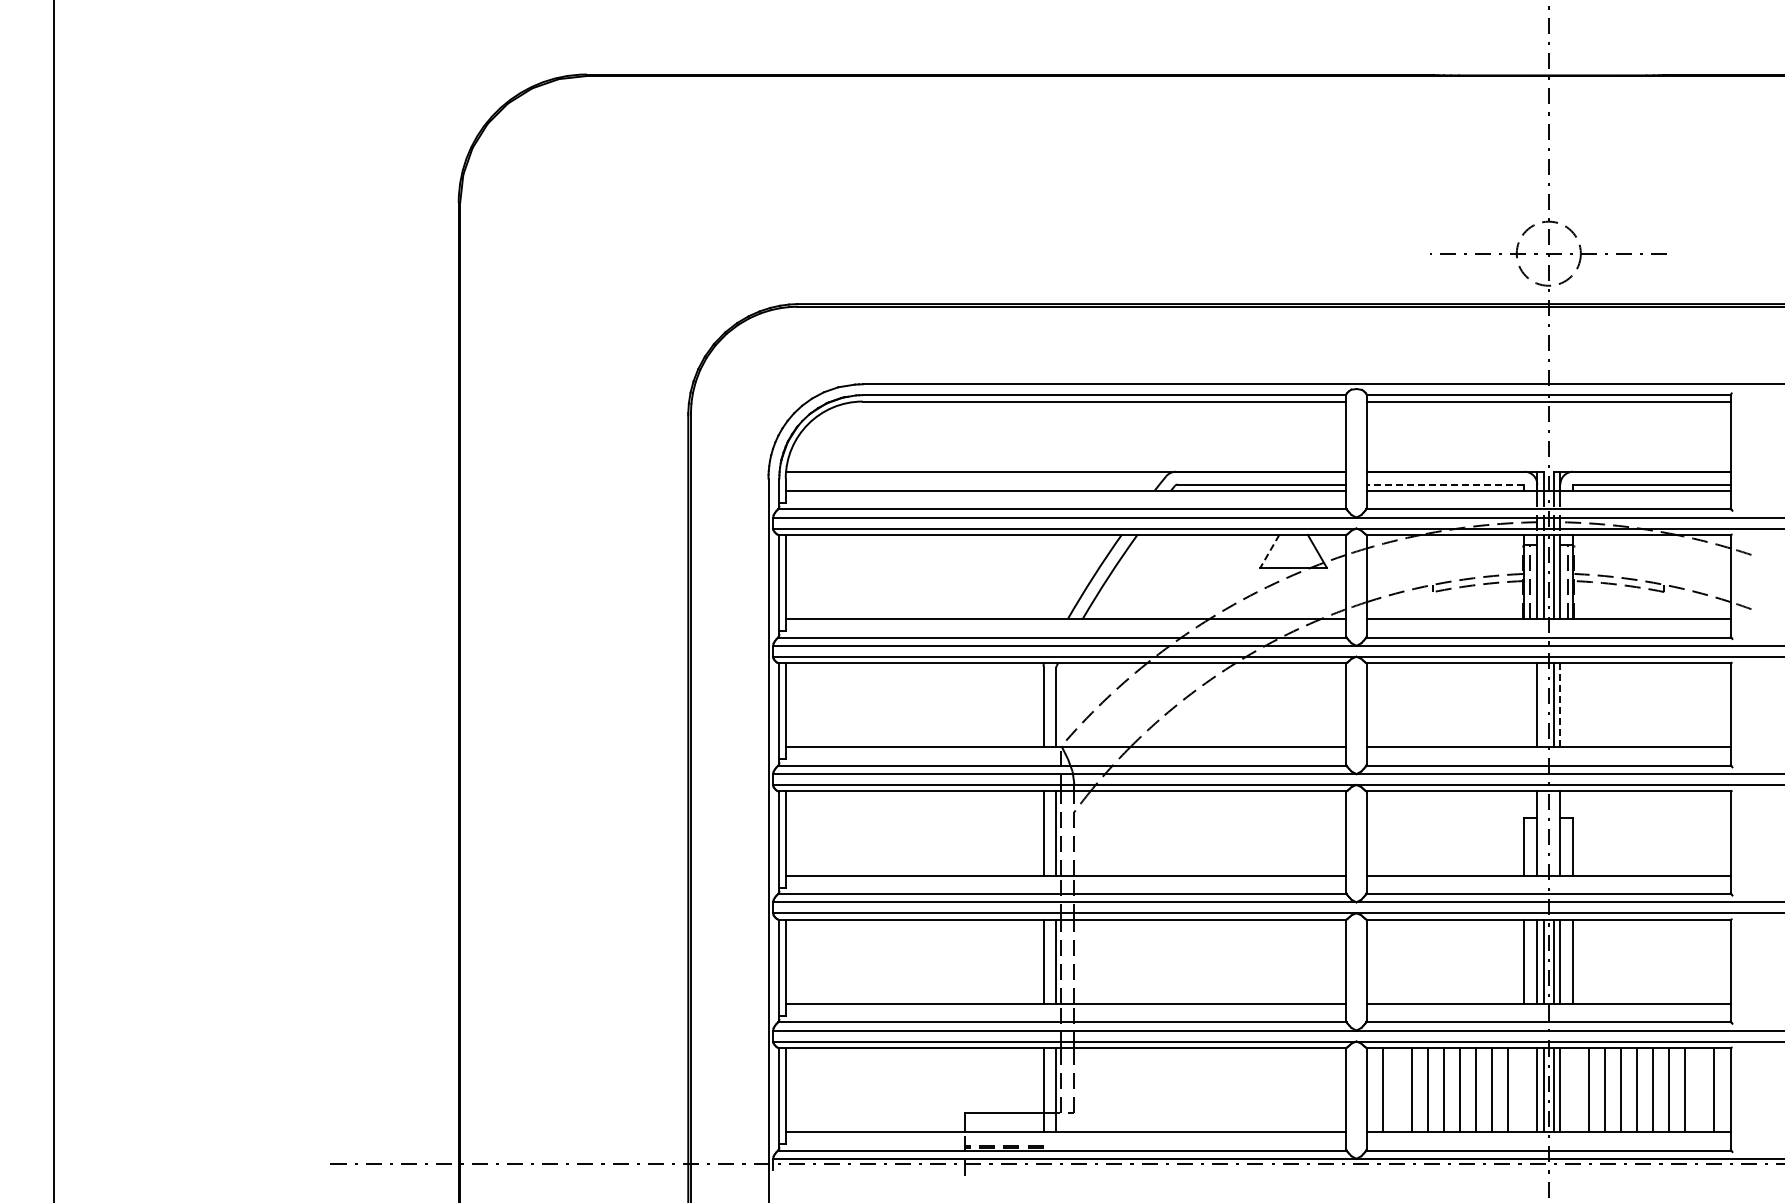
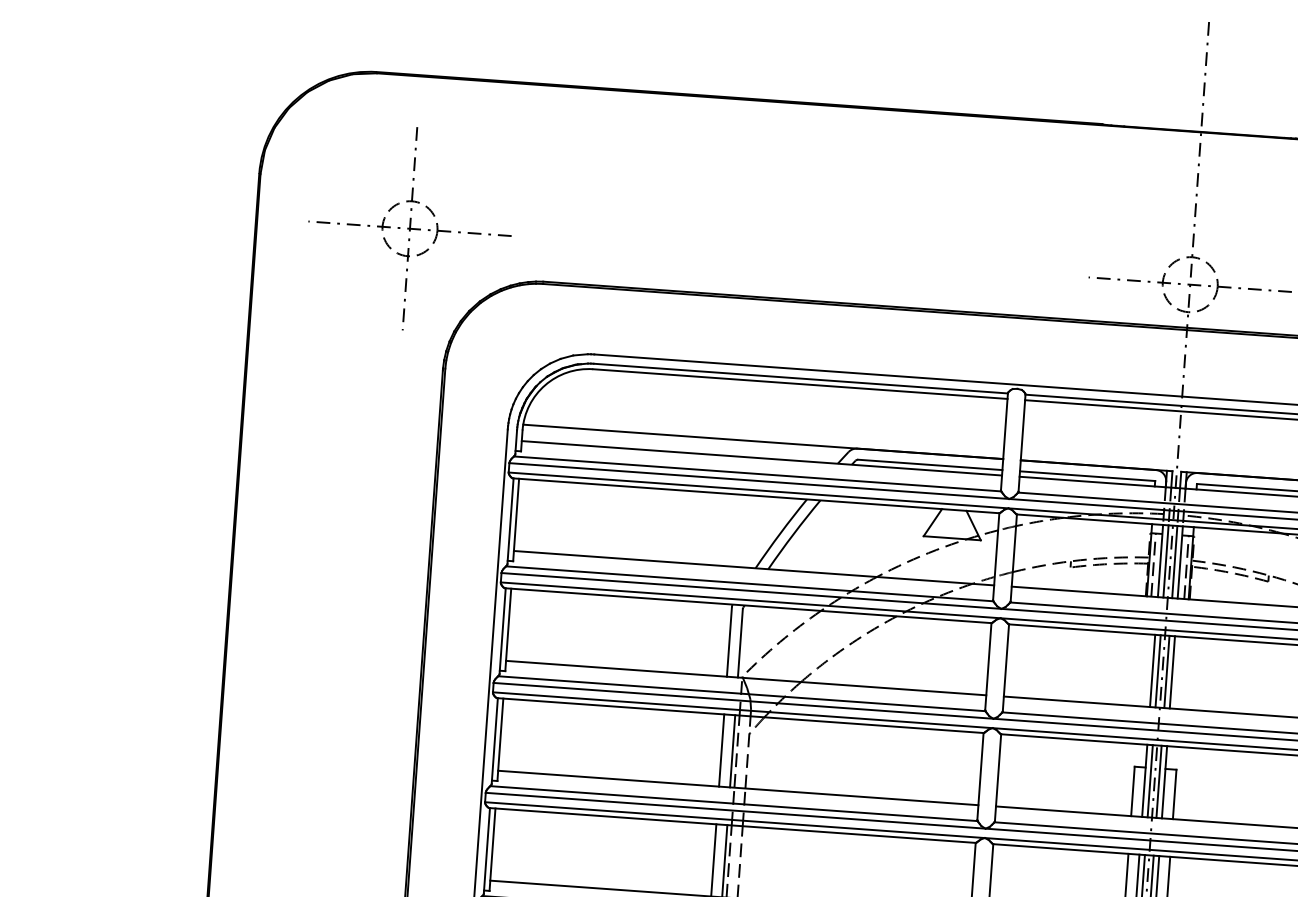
part: (638, 253) -> (410, 228), added
line: (1445, 484) -> (1087, 476), dashed -> solid
line: (1269, 551) -> (932, 522), dashed -> solid
line: (1543, 705) -> (1157, 671), added
line: (1560, 705) -> (1172, 672), dashed -> solid
line: (1543, 833) -> (1150, 781), added
line: (1553, 833) -> (1158, 781), added

